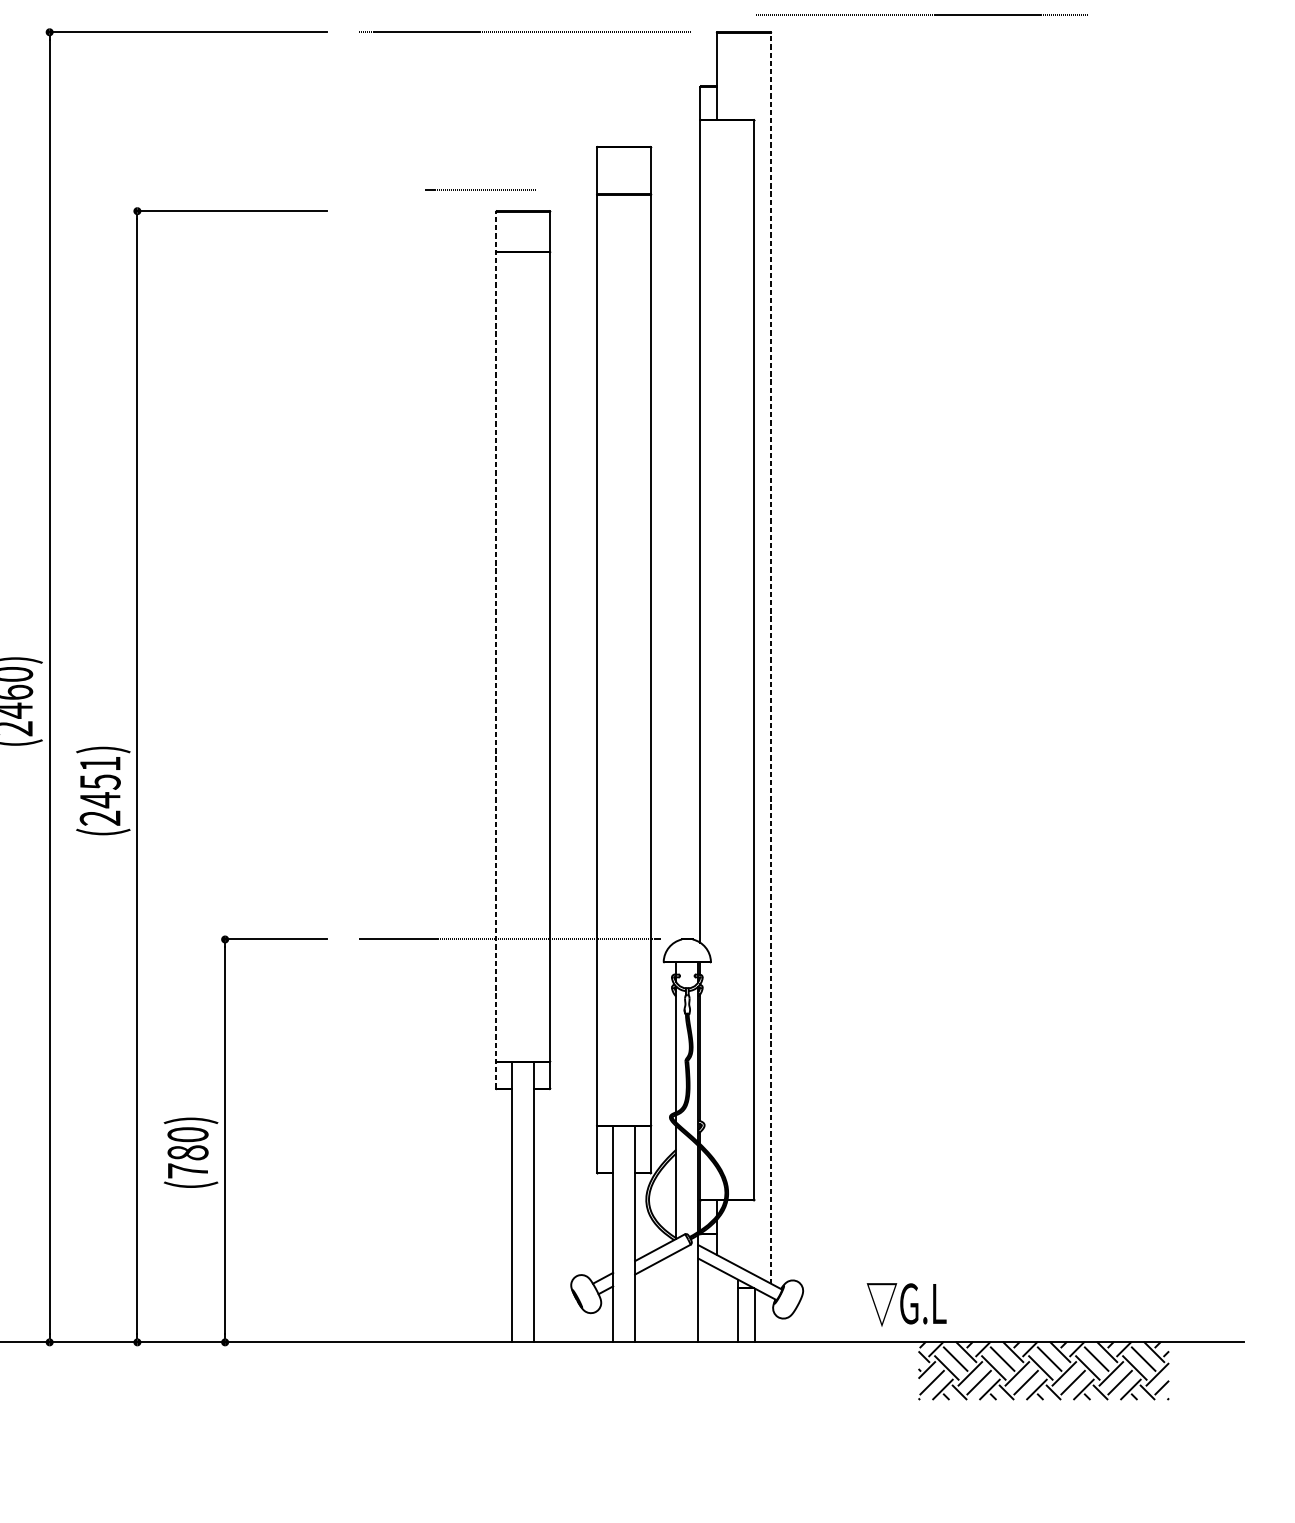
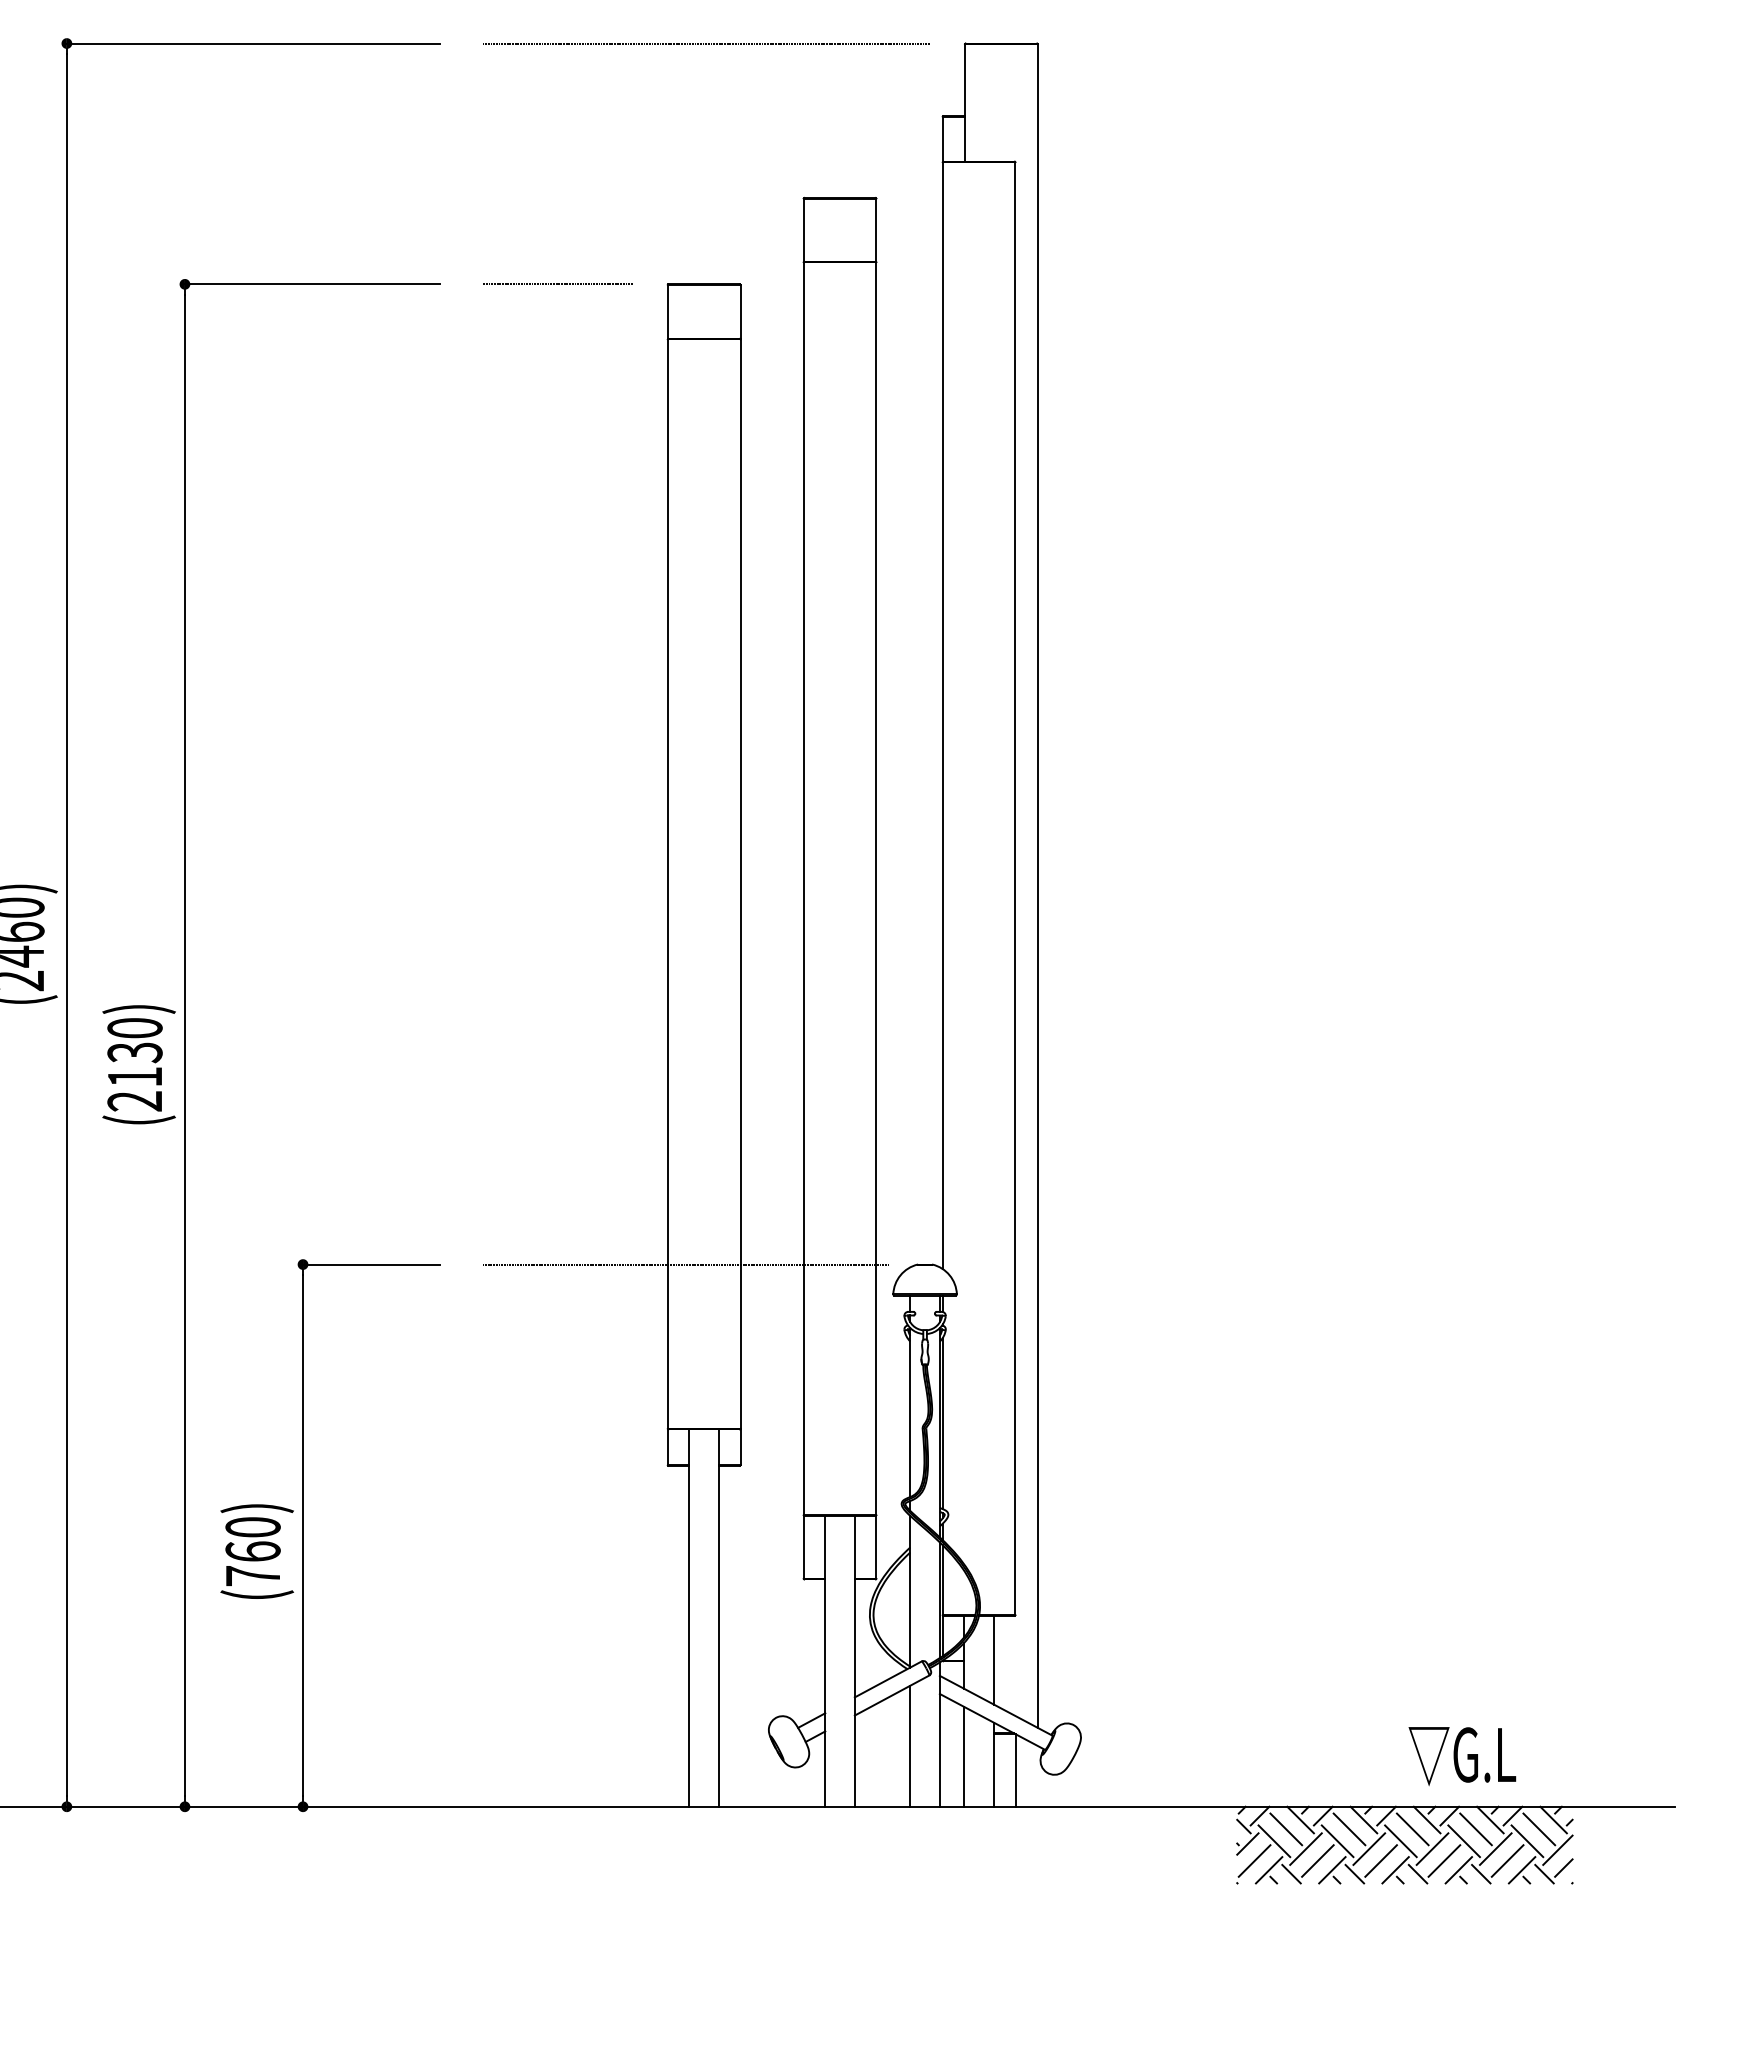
line: (922, 15) -> (1241, 20), removed
line: (480, 189) -> (557, 283), moved
line: (495, 649) -> (667, 874), dashed -> solid
line: (770, 657) -> (1037, 885), dashed -> solid
text: (99, 782) -> (134, 1053), (2451) -> (2130)
text: (187, 1152) -> (252, 1551), (780) -> (760)
line: (738, 1232) -> (993, 1659), added
line: (676, 1296) -> (910, 1745), added
line: (716, 1305) -> (964, 1756), added
text: (906, 1305) -> (1462, 1756), moved

